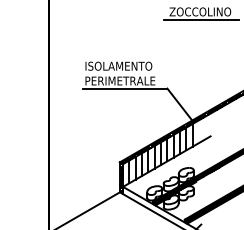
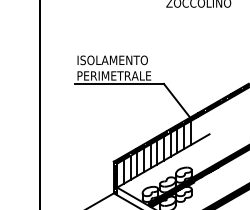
line: (201, 19) -> (199, 11), removed

